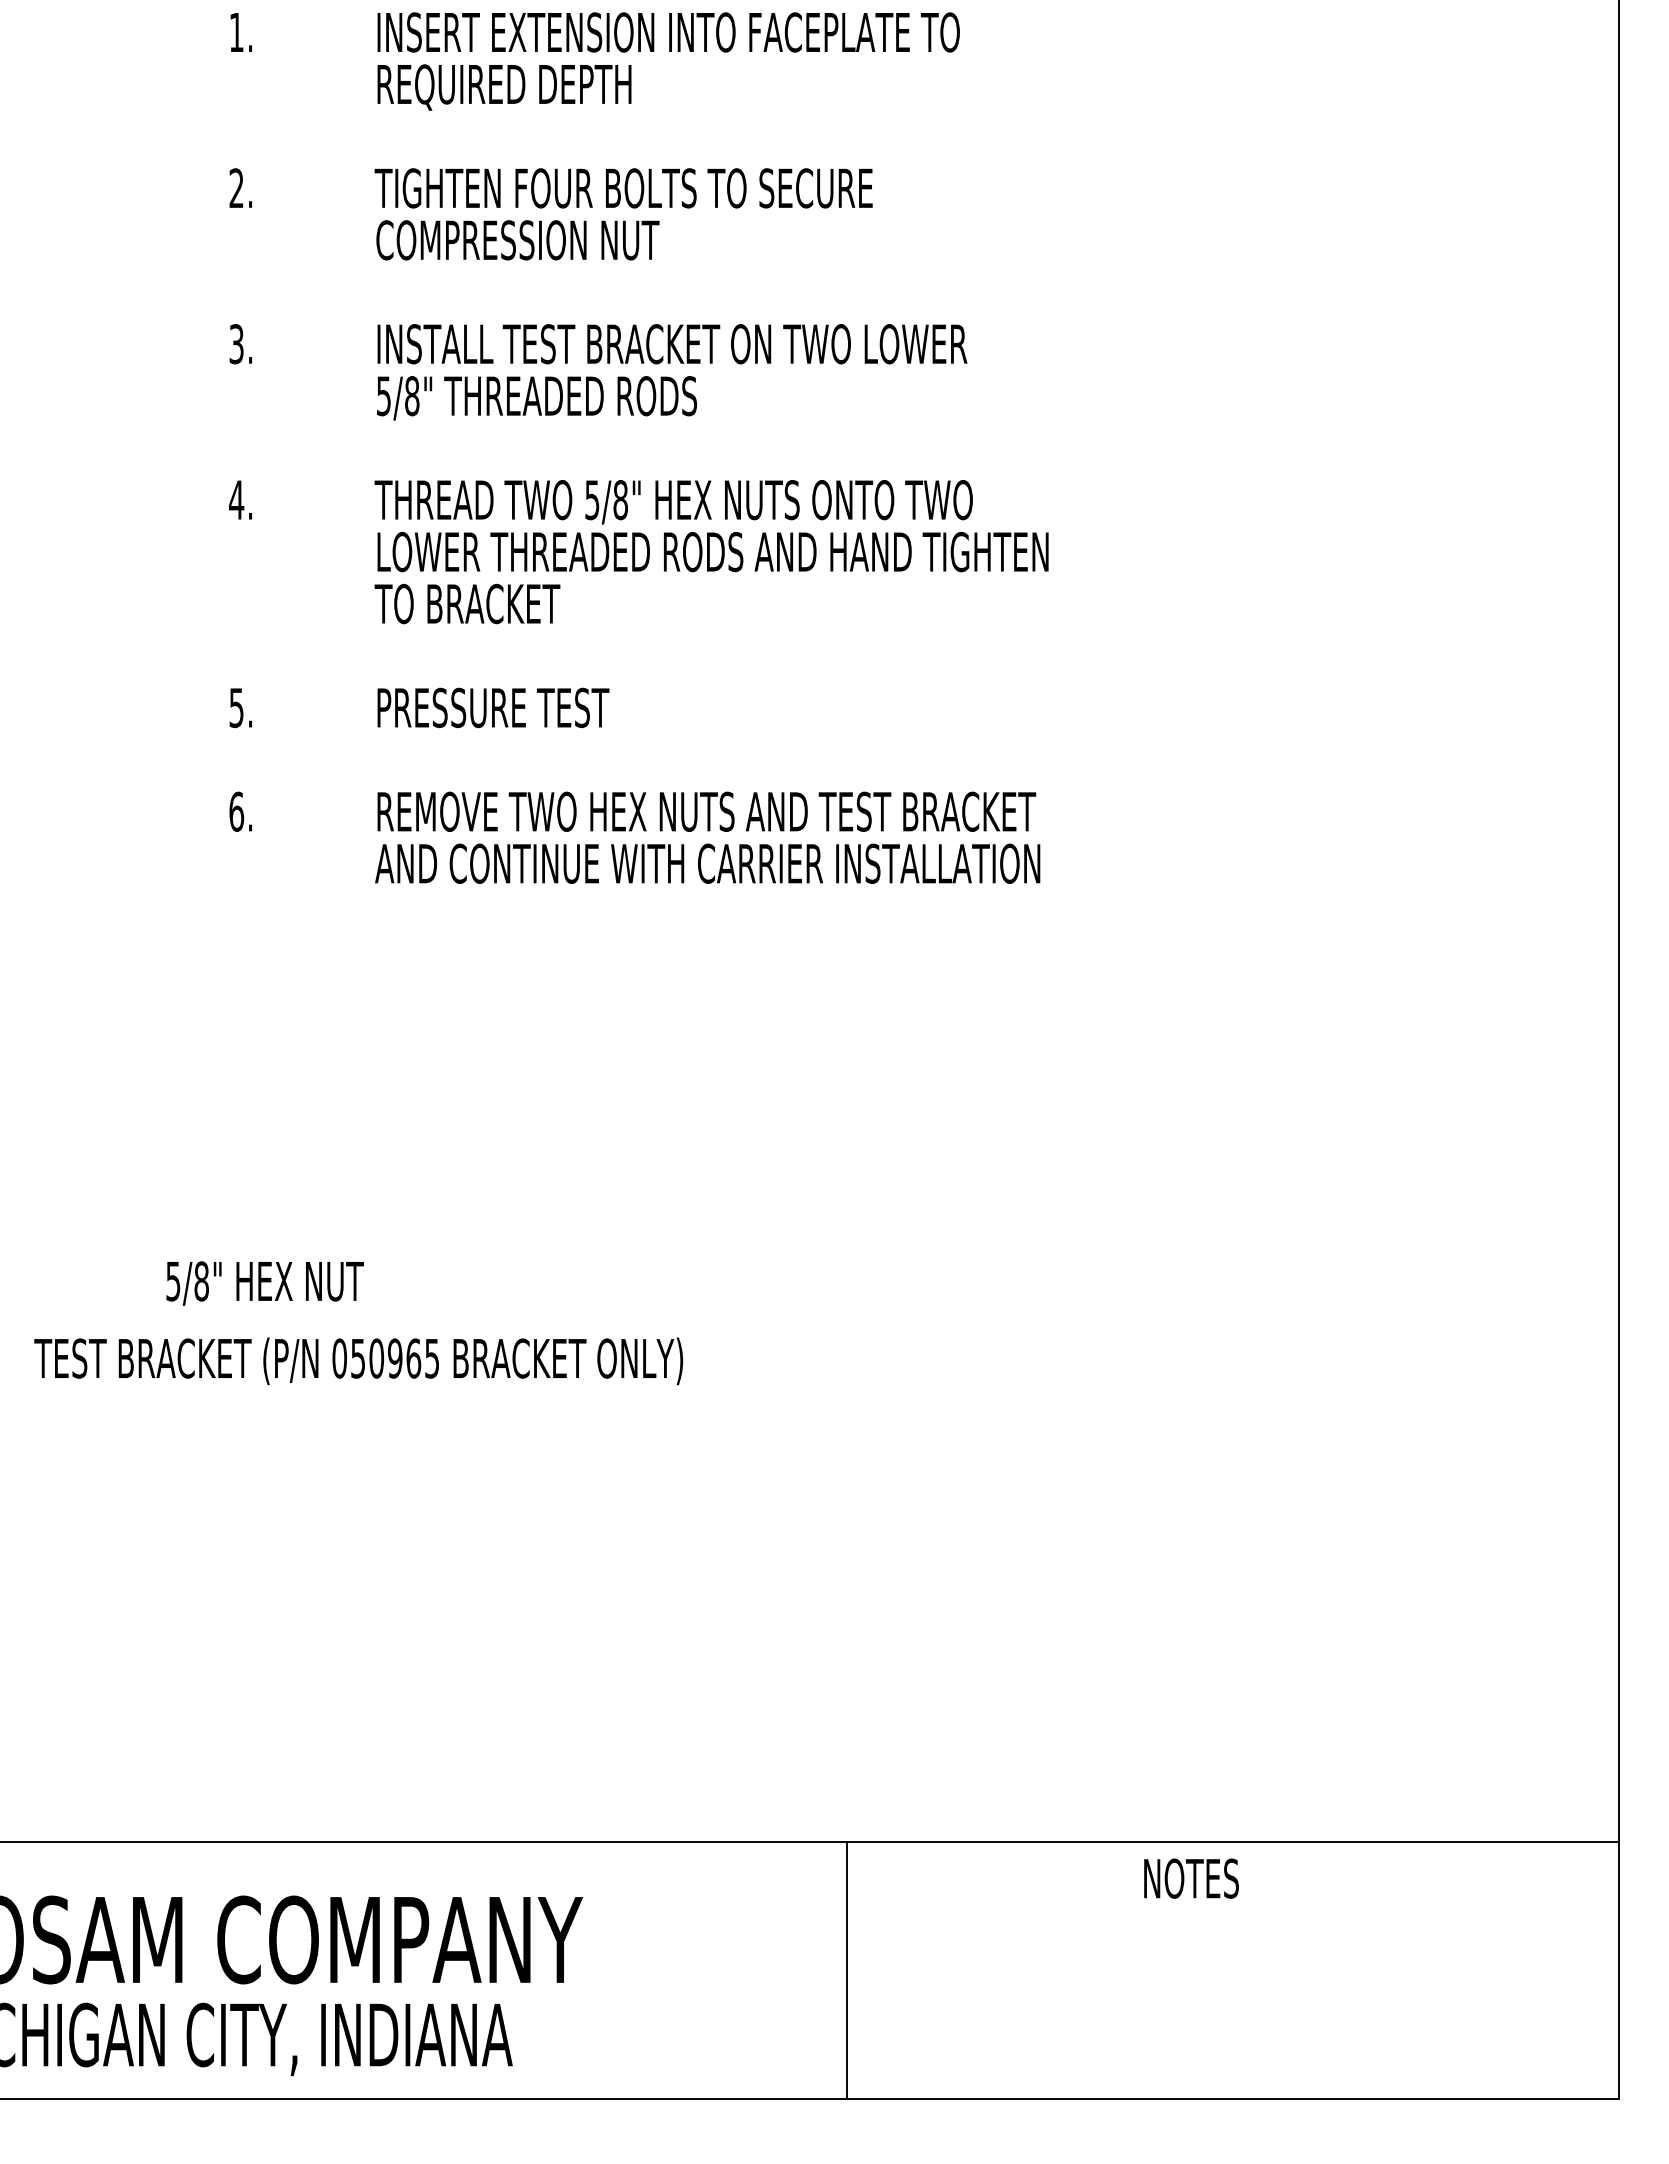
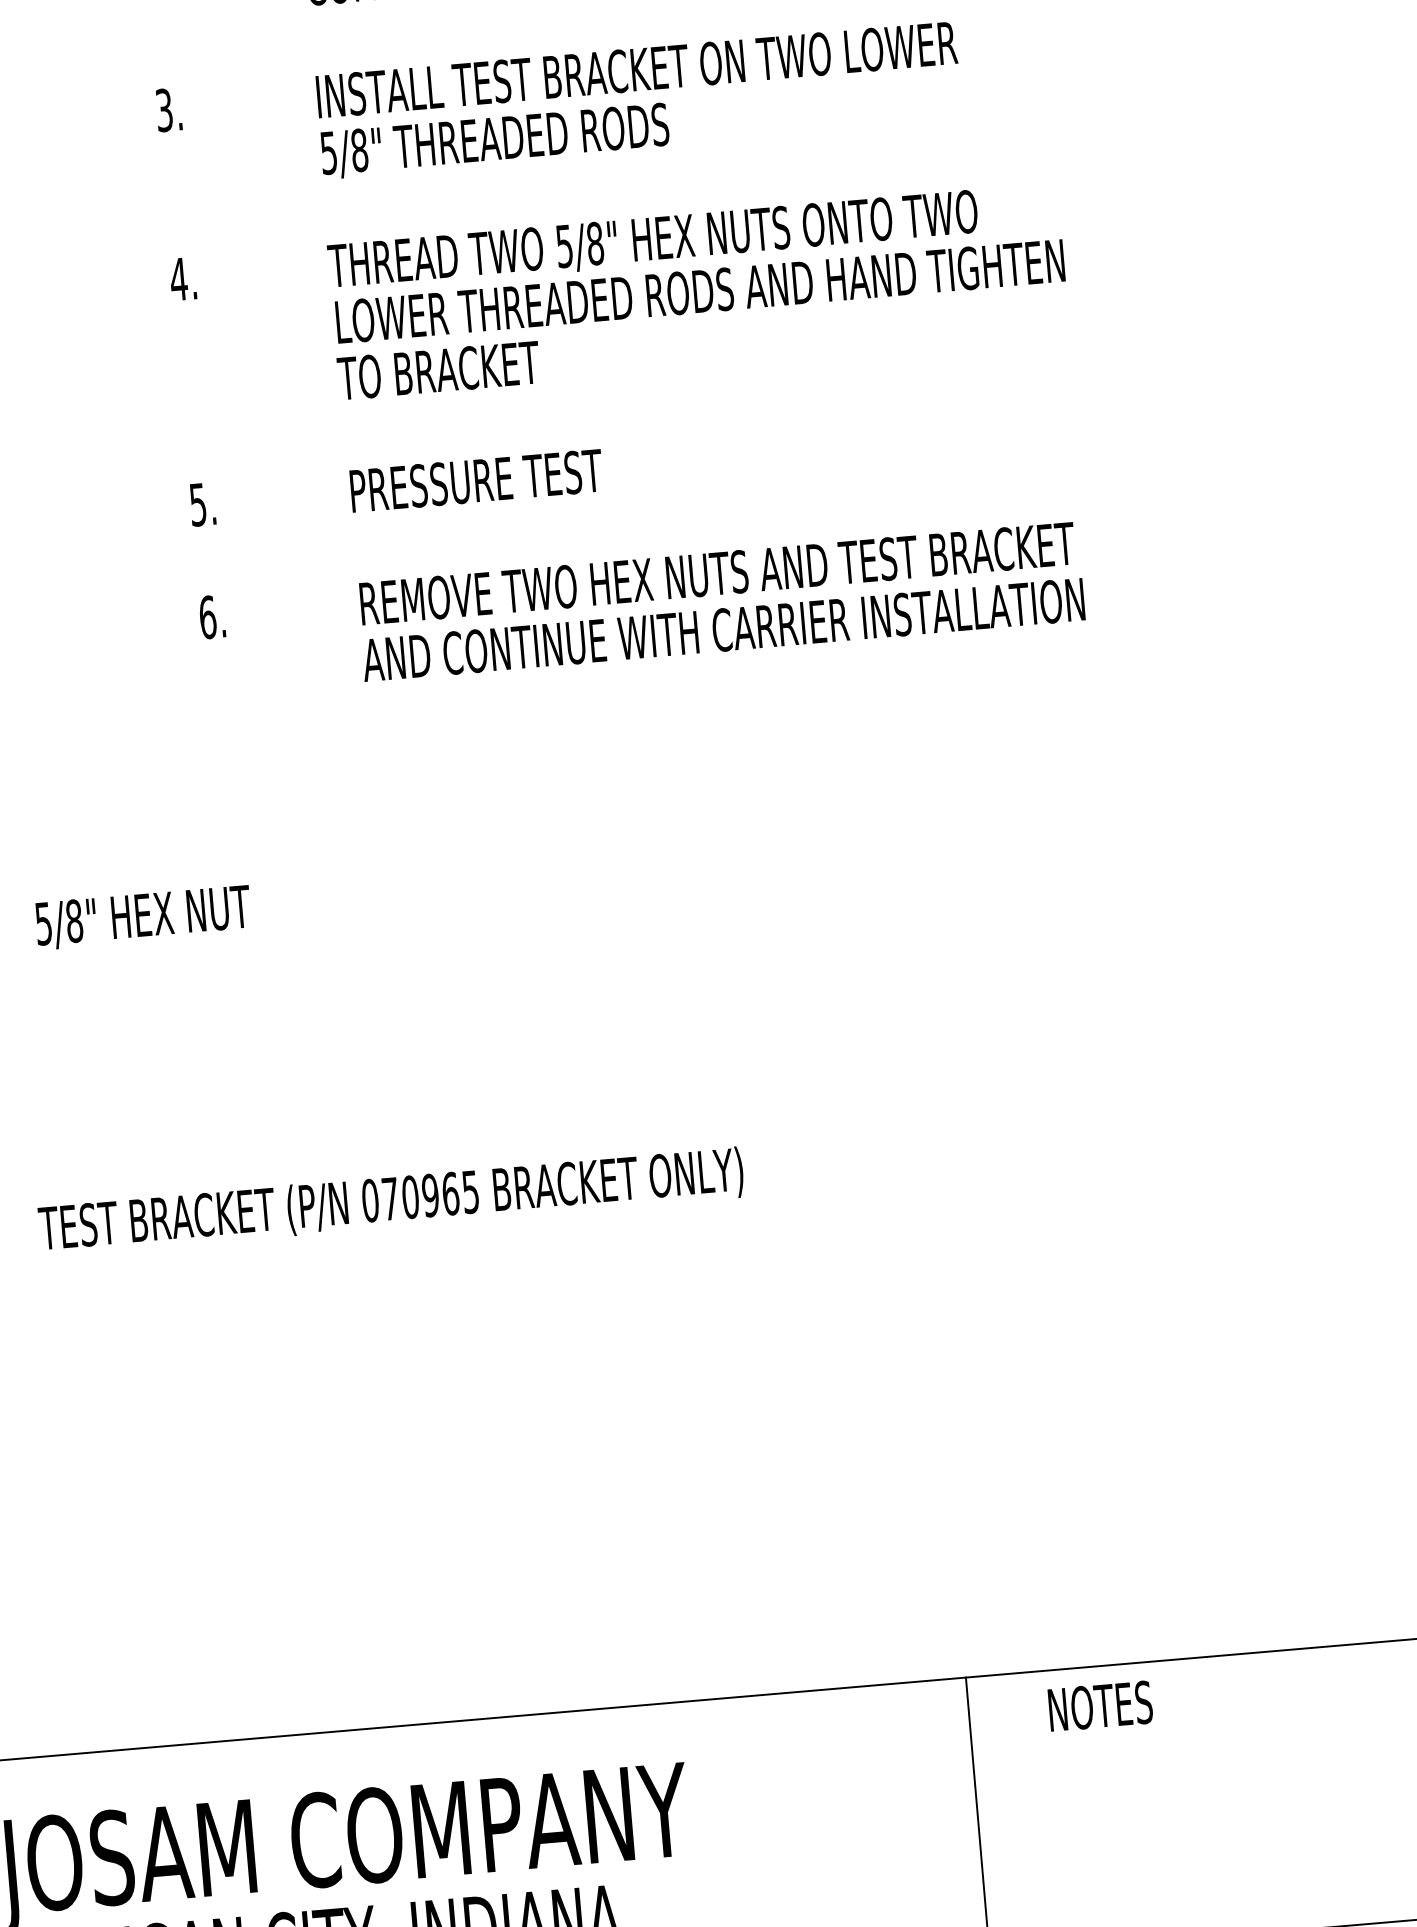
text: (264, 1283) -> (142, 917), moved
text: (357, 1358) -> (389, 1198), 050965 -> 070965
text: (1191, 1878) -> (1100, 1706), moved

